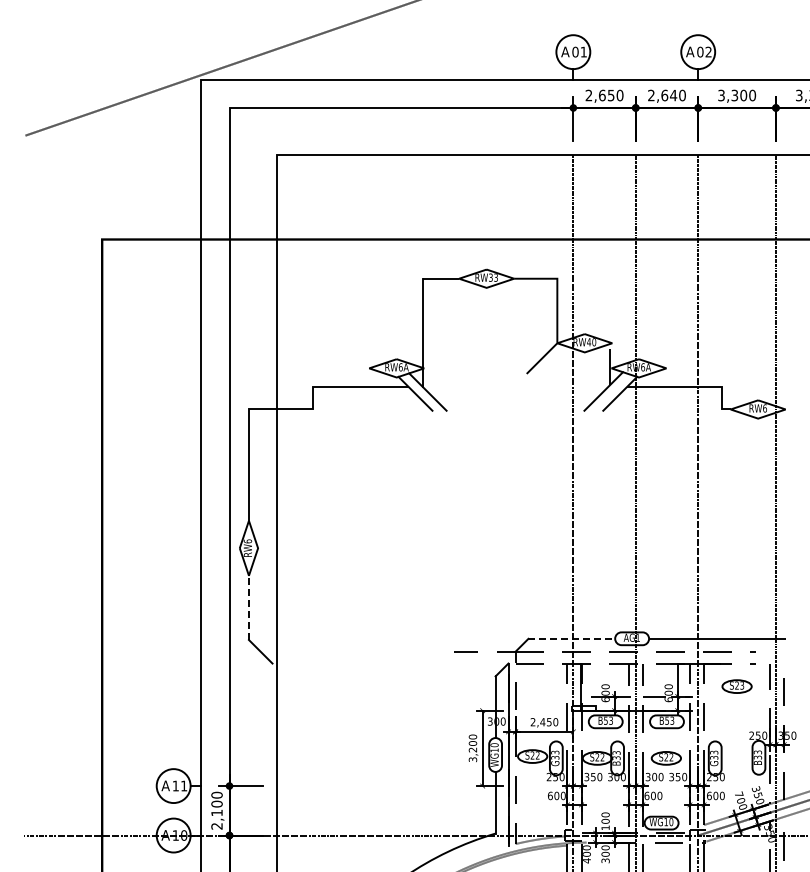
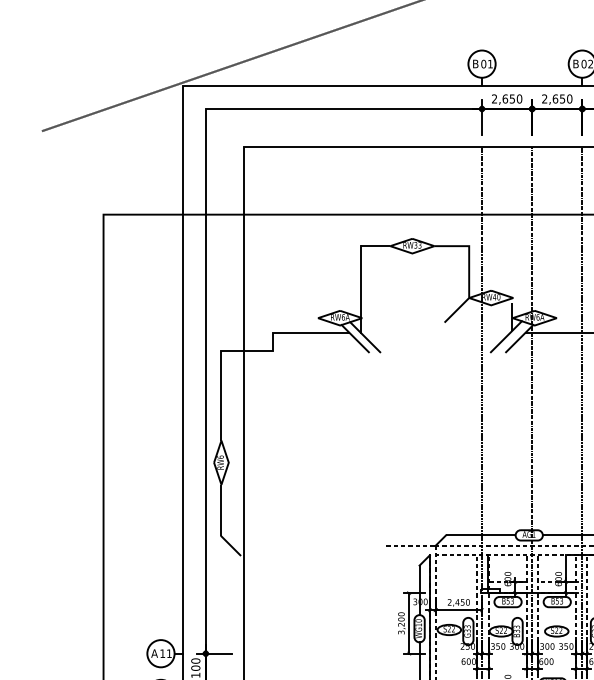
text: (565, 51) -> (475, 63), A -> B
text: (690, 51) -> (576, 63), A -> B
text: (673, 95) -> (562, 98), 2,640 -> 2,650
line: (248, 607) -> (221, 510), dashed -> solid
line: (572, 638) -> (481, 535), dashed -> solid

